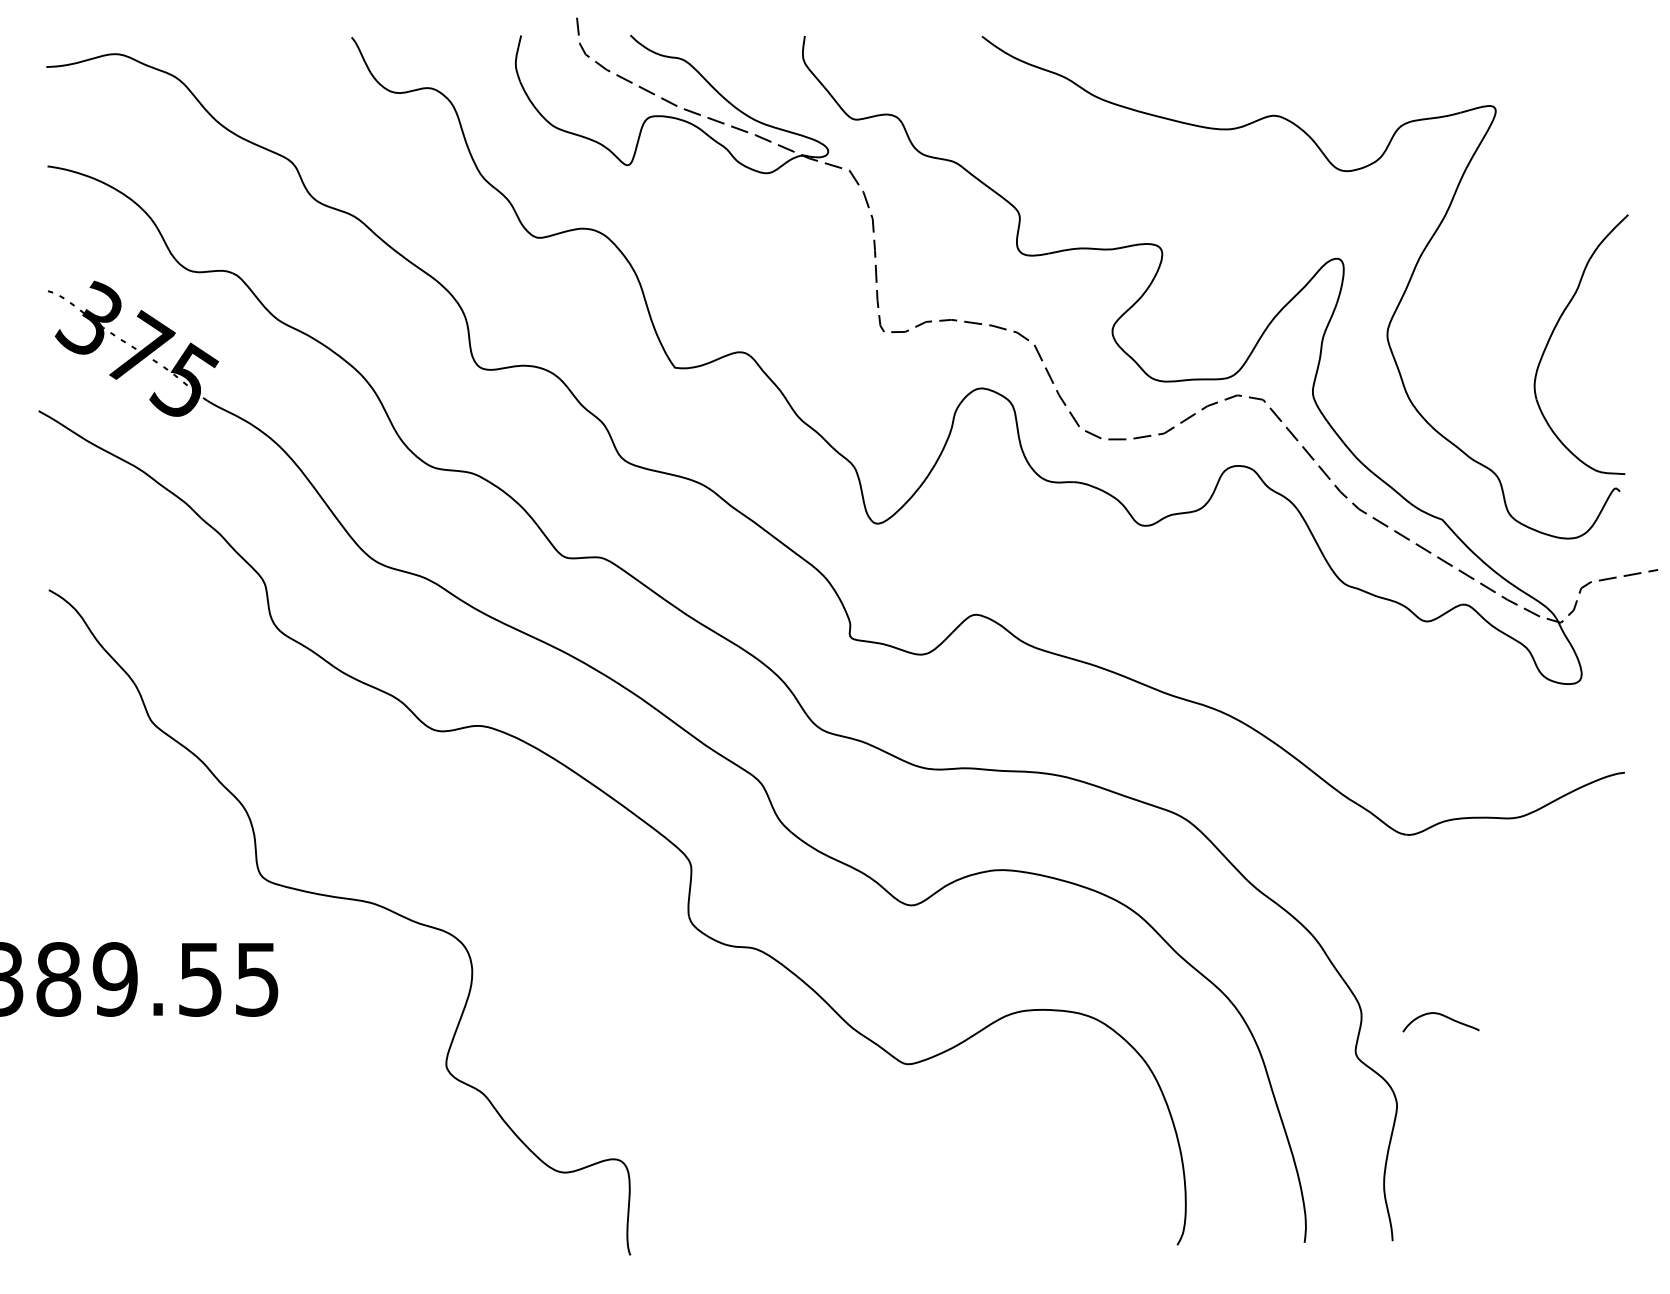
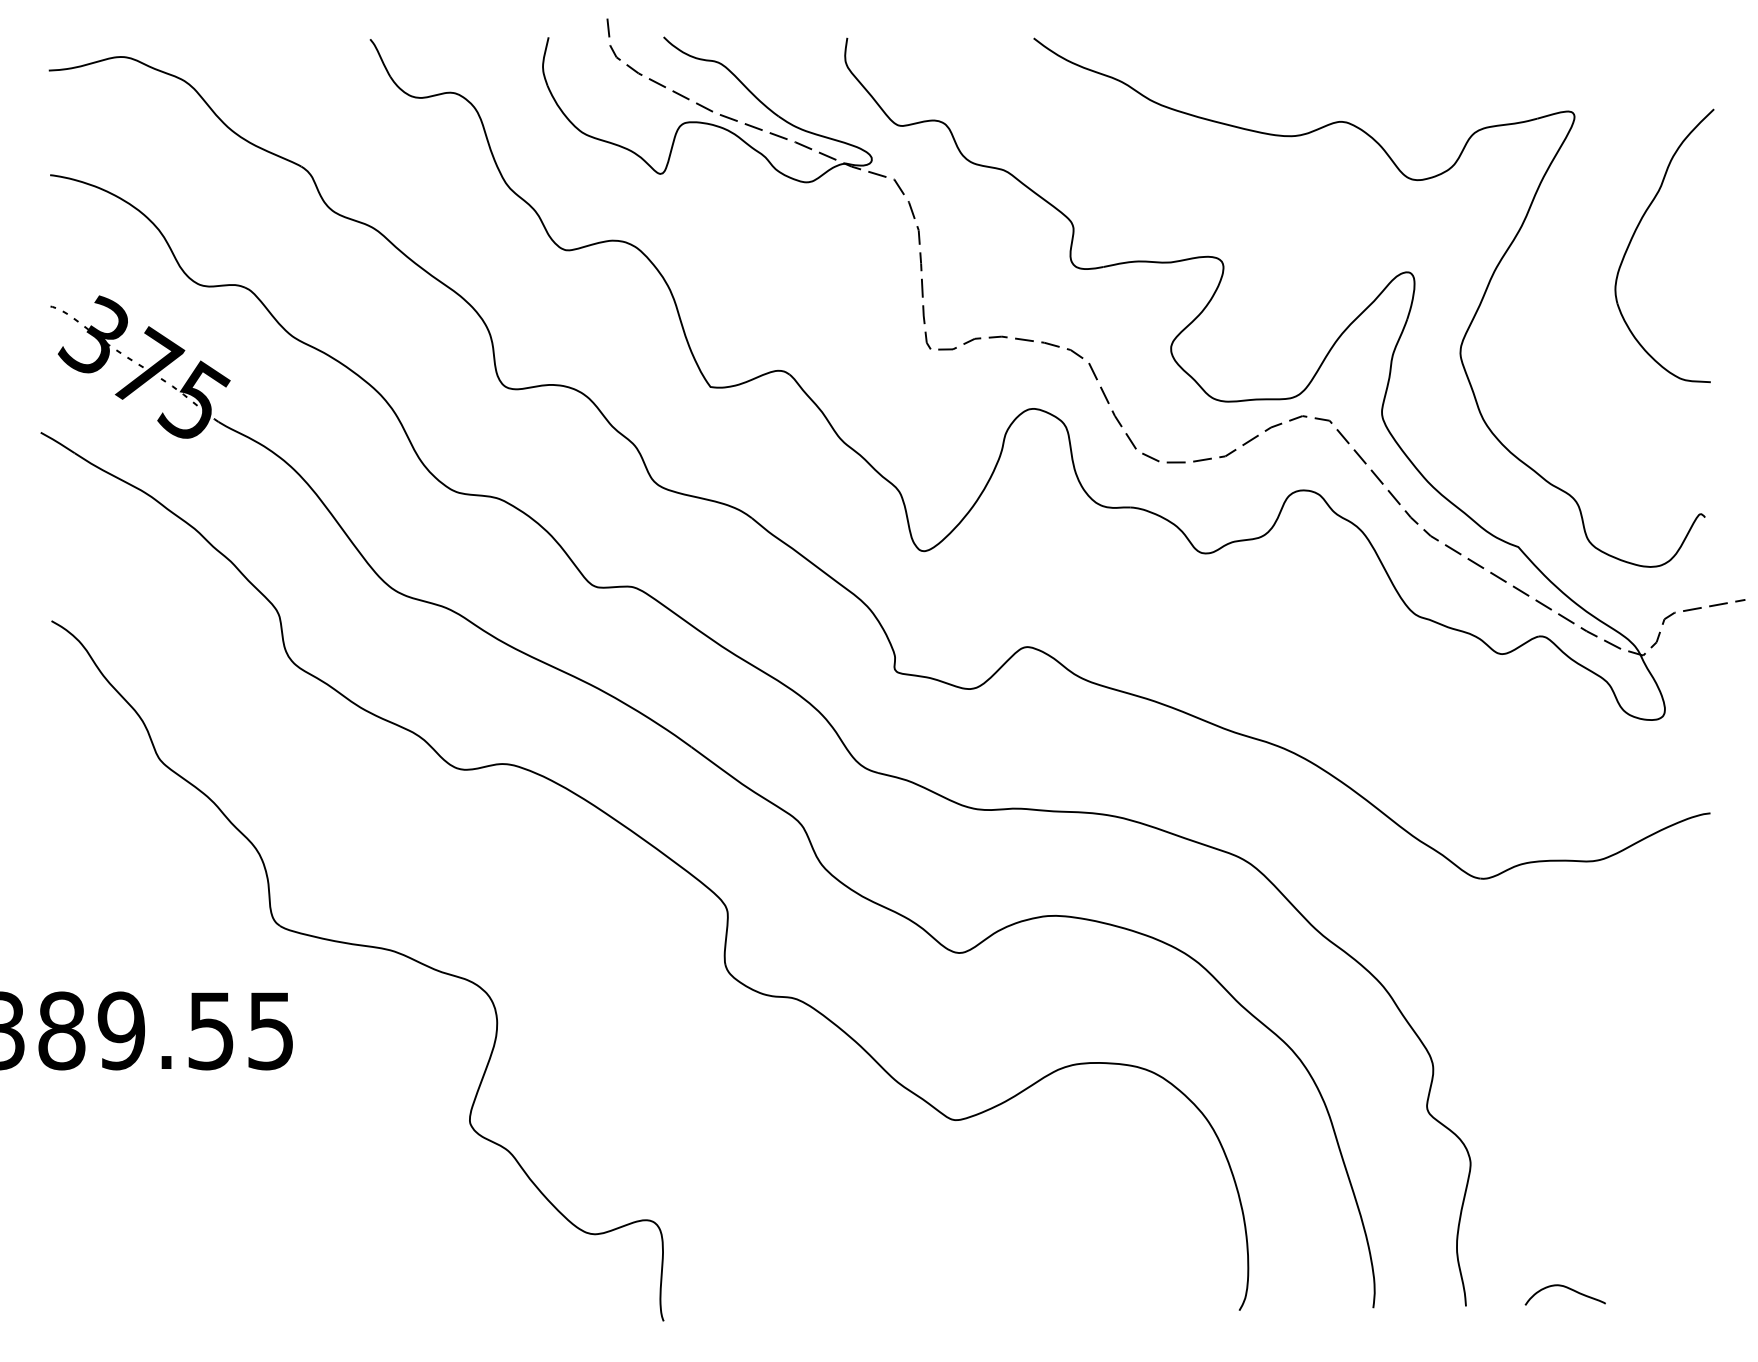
part: (1554, 331) -> (1636, 232), moved
curve: (1442, 1016) -> (1566, 1288), moved

